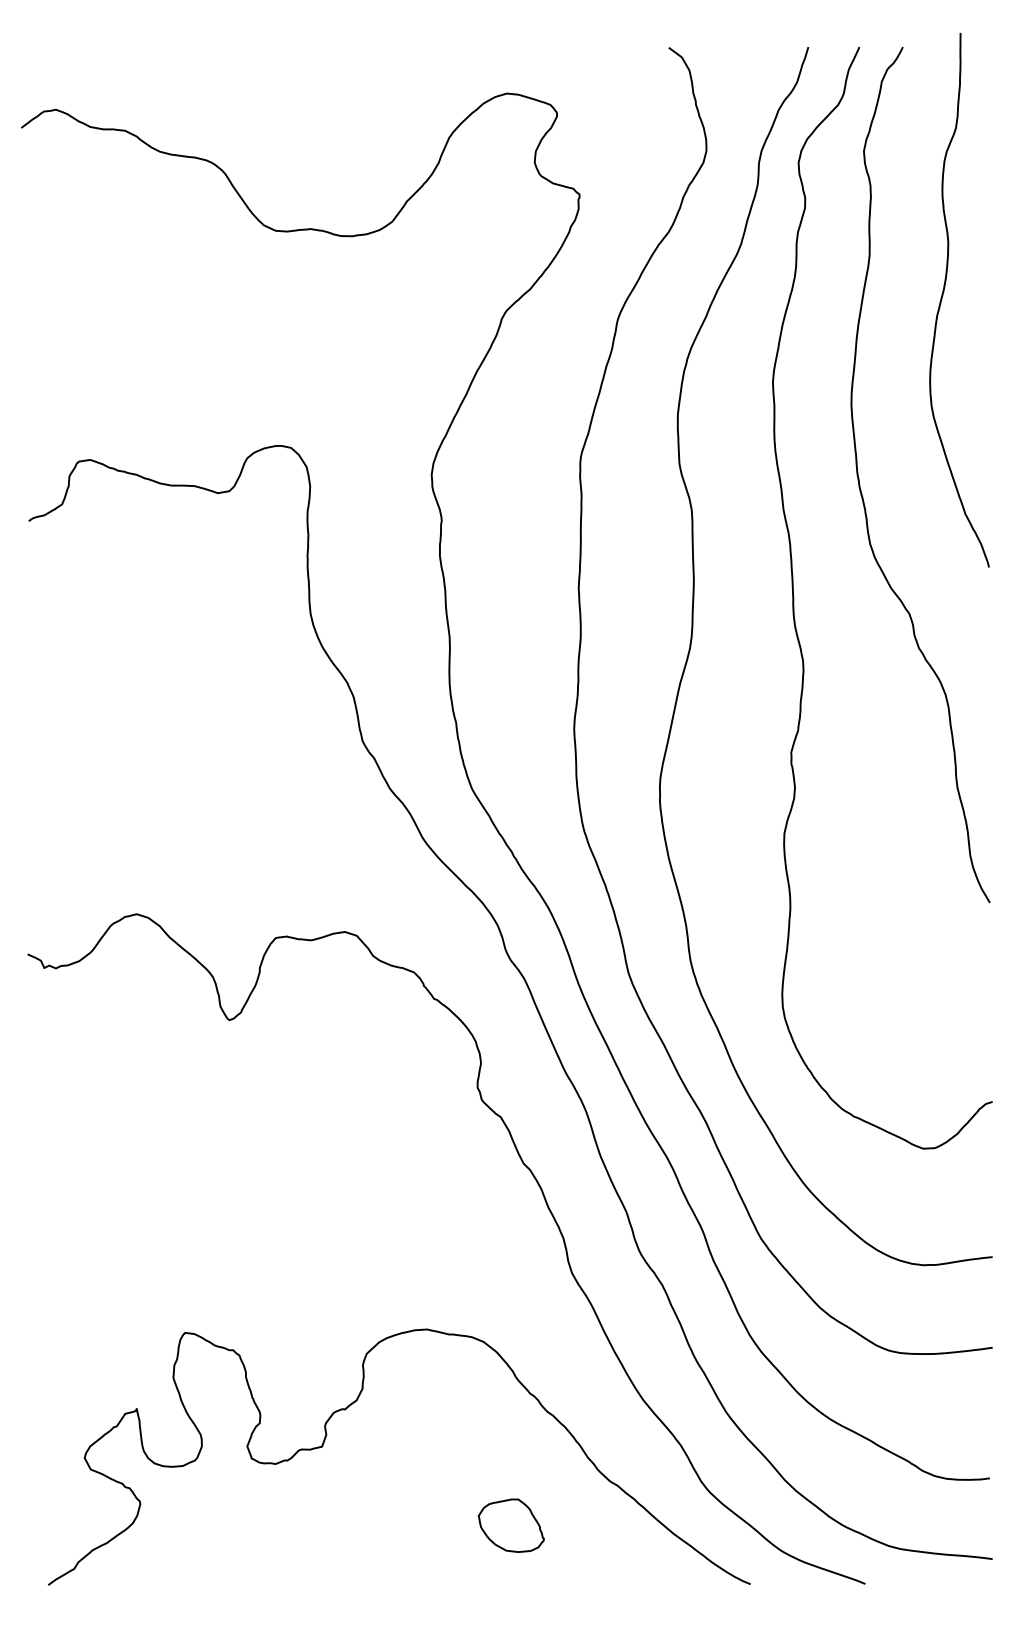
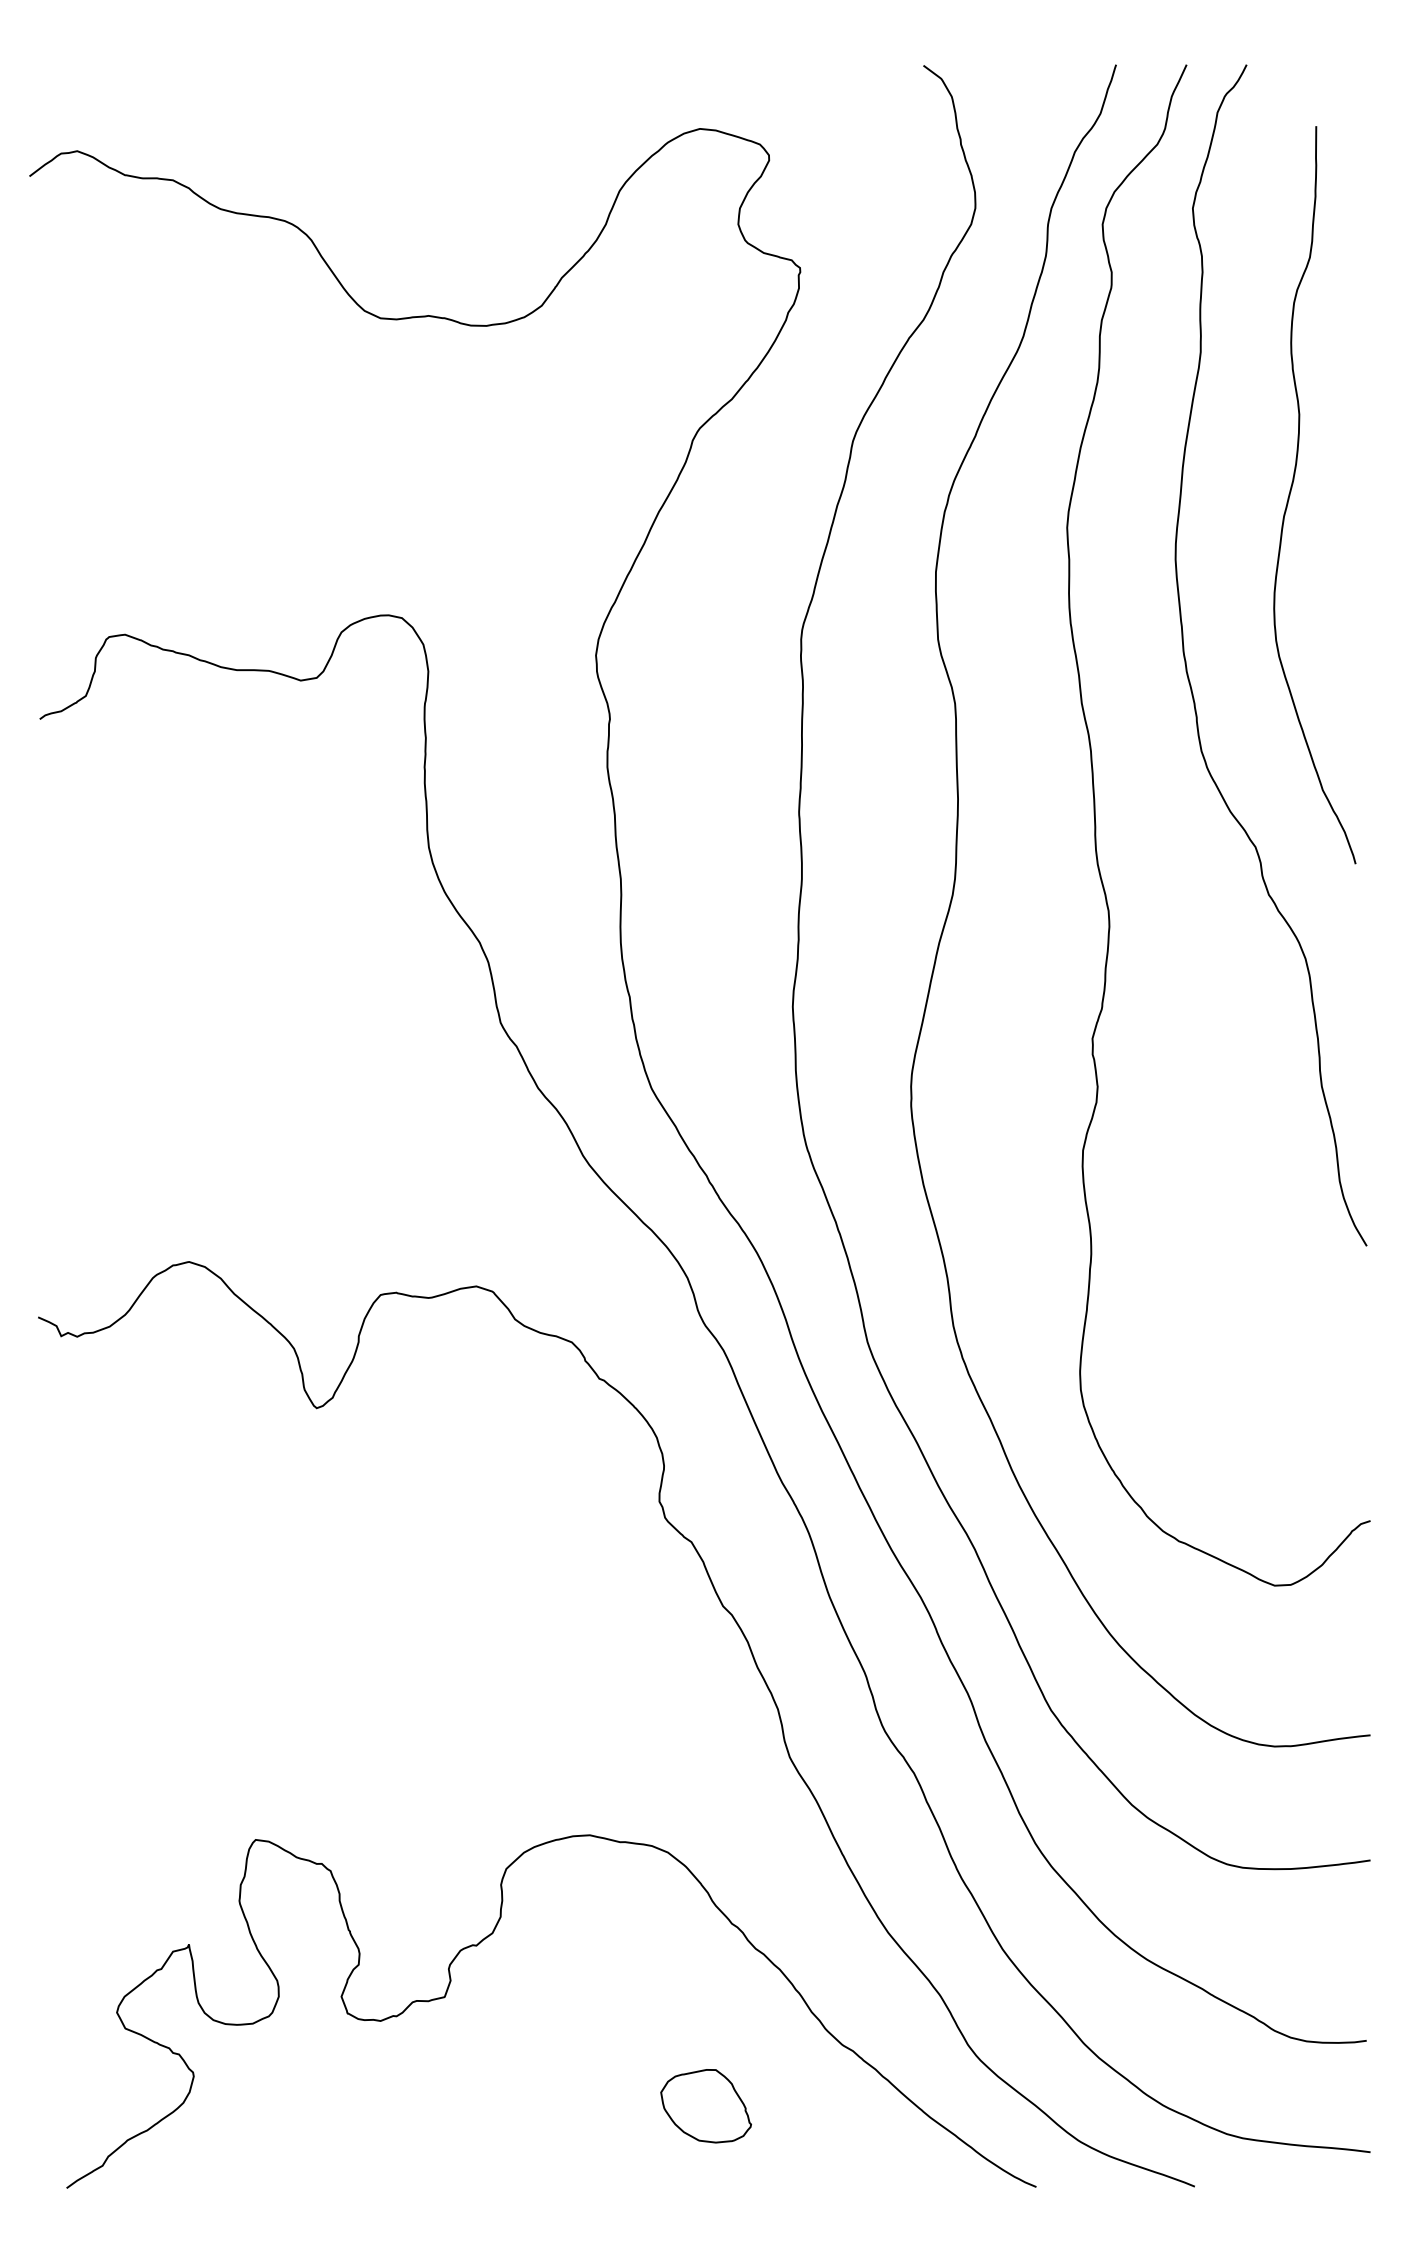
curve: (943, 295) -> (1292, 488), moved

